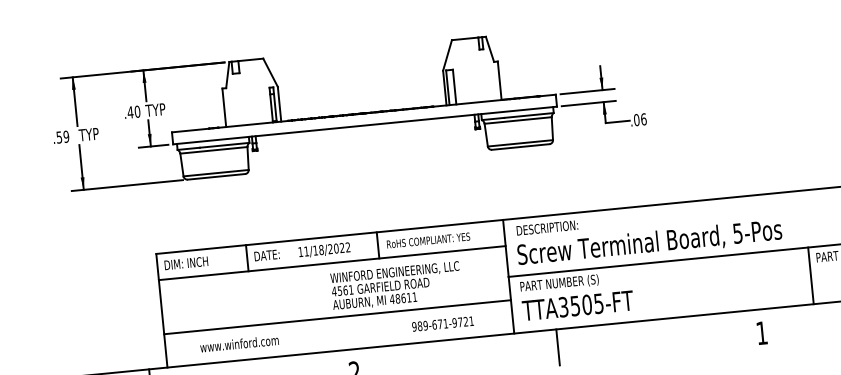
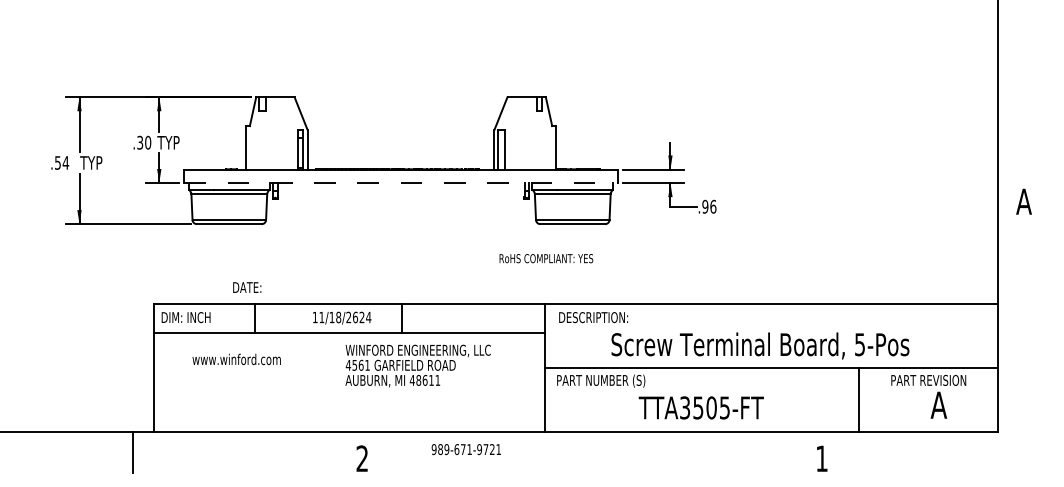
text: (129, 112) -> (139, 142), .40 -> .30
text: (636, 119) -> (705, 206), .06 -> .96
line: (365, 125) -> (401, 183), solid -> dashed
text: (66, 136) -> (65, 162), .59 -> .54
text: (428, 240) -> (546, 258), moved
text: (649, 242) -> (760, 345), moved
text: (342, 247) -> (362, 317), 11/18/2022 -> 11/18/2624
text: (267, 255) -> (247, 287), moved
line: (811, 276) -> (859, 400), moved
text: (577, 305) -> (700, 407), moved
line: (337, 317) -> (349, 394), removed
text: (442, 324) -> (465, 449), moved
text: (239, 343) -> (236, 359), moved
line: (558, 347) -> (592, 452), removed

